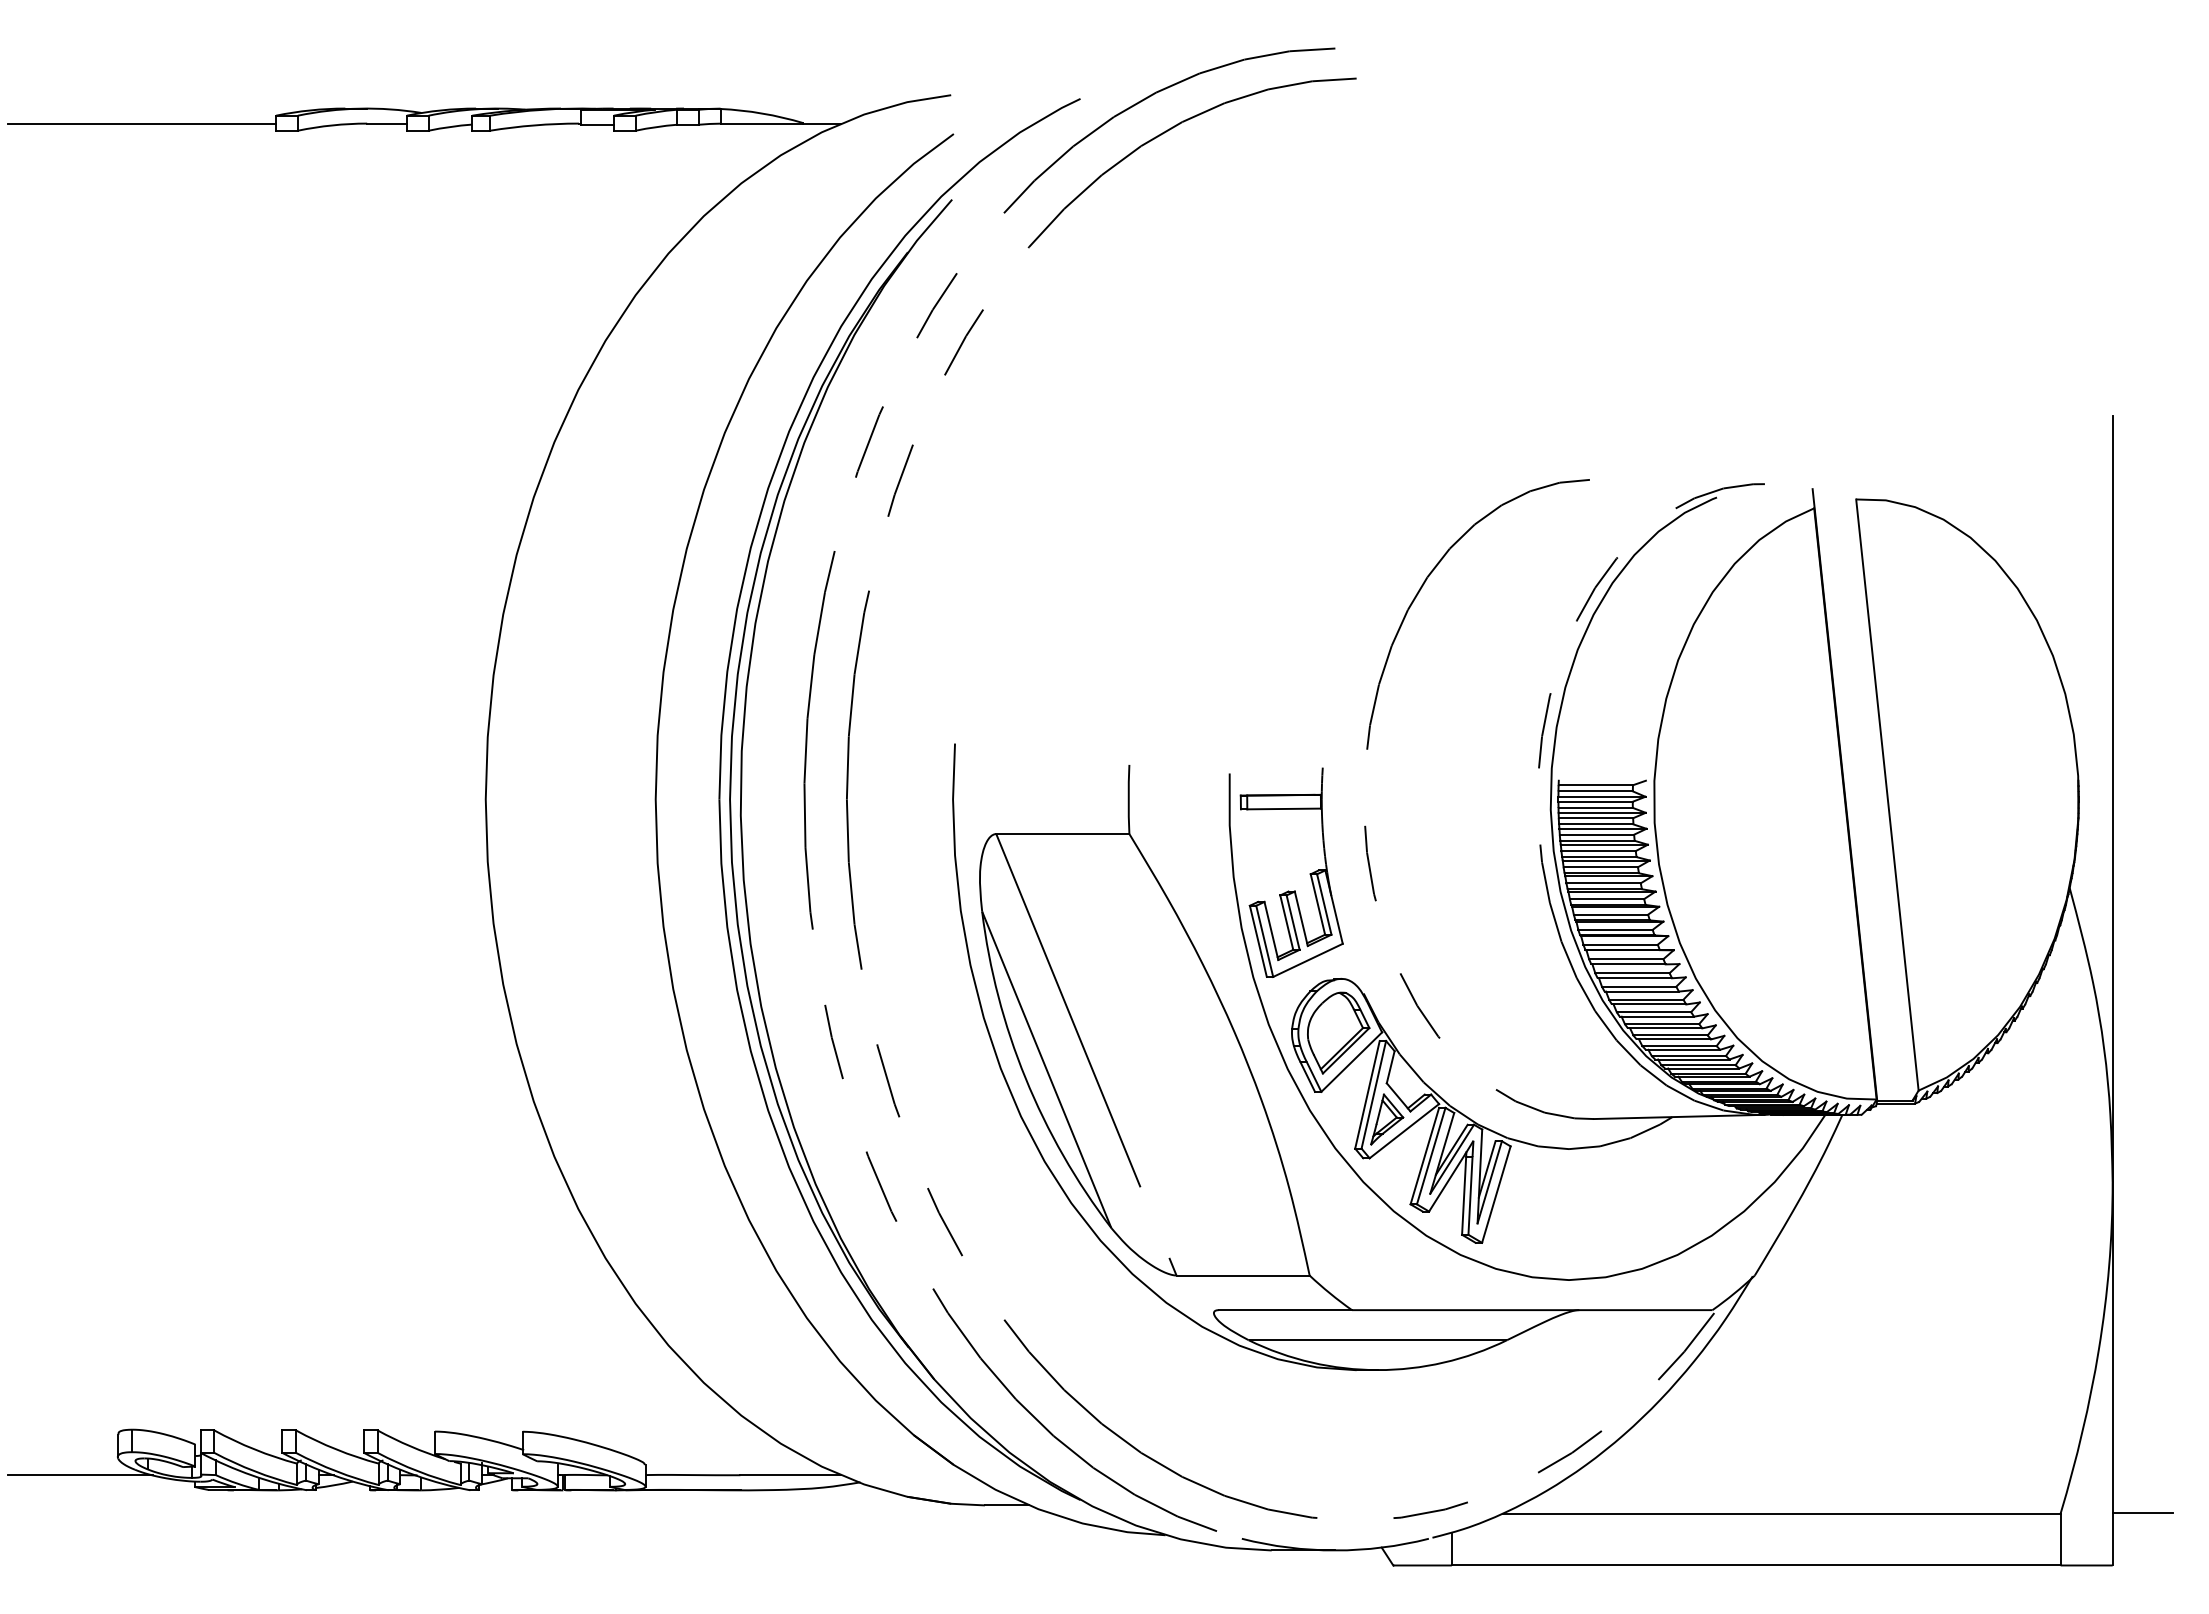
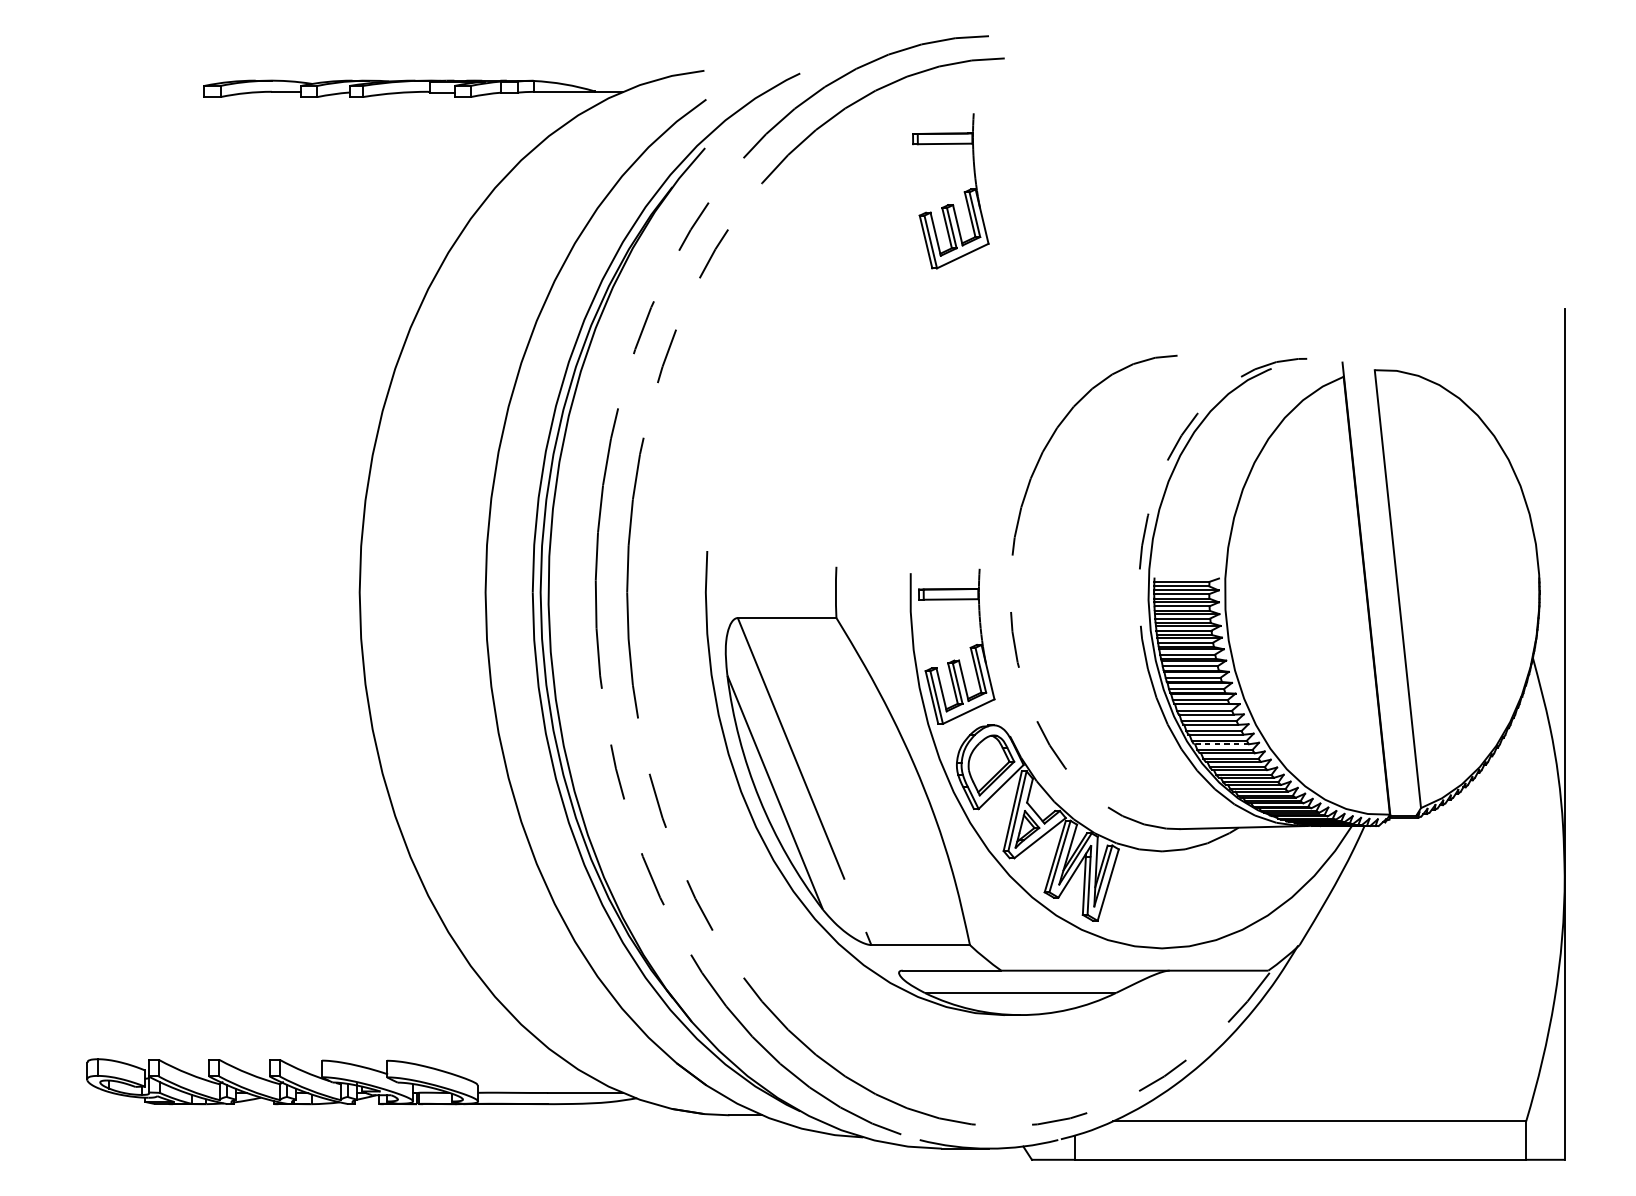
line: (141, 123) -> (104, 91), removed
part: (1301, 258) -> (963, 191), added
line: (1648, 1004) -> (1220, 744), solid -> dashed
line: (79, 1475) -> (58, 1093), removed
line: (2142, 1512) -> (1586, 1120), removed

